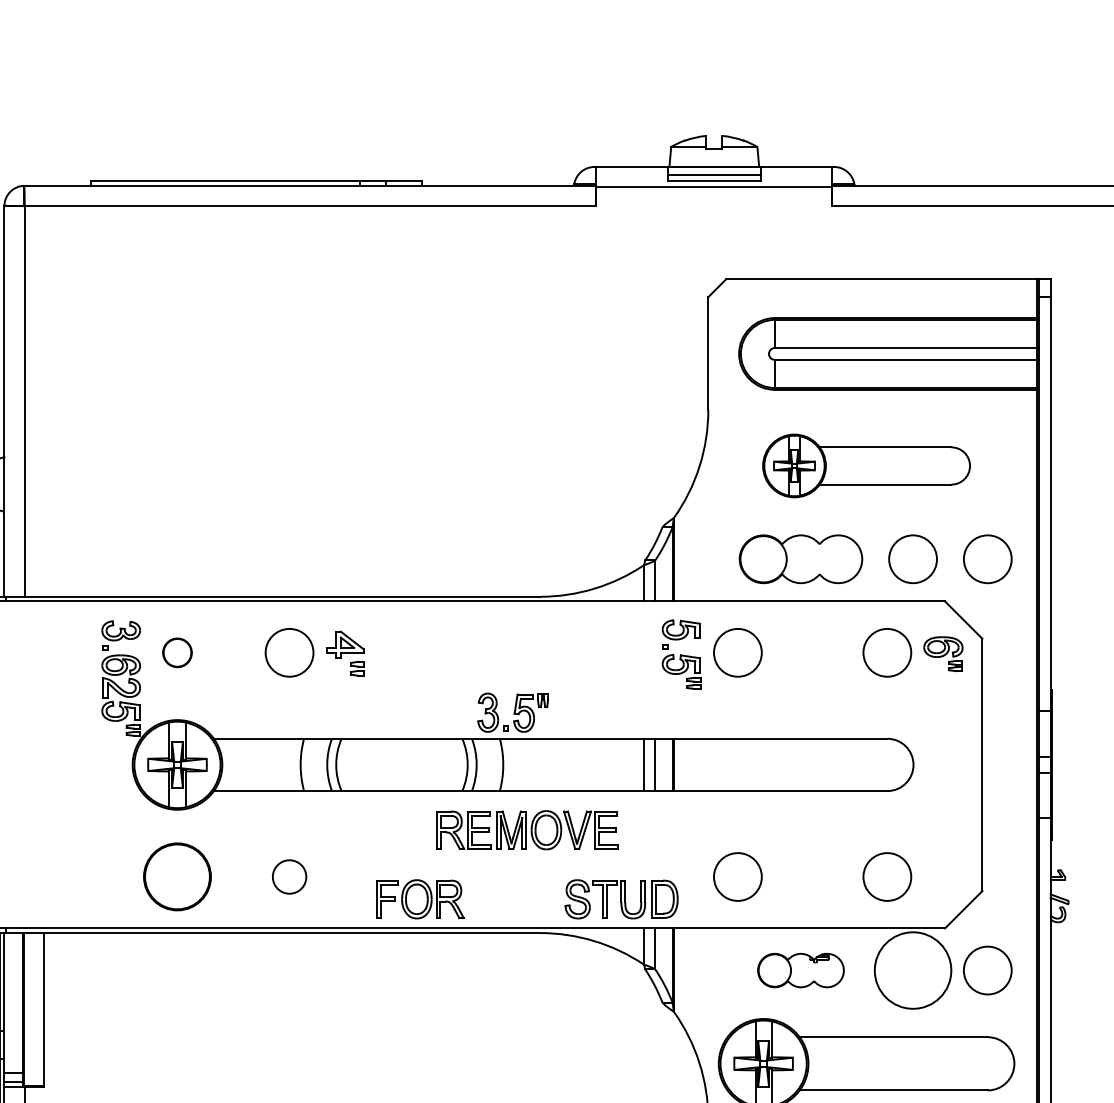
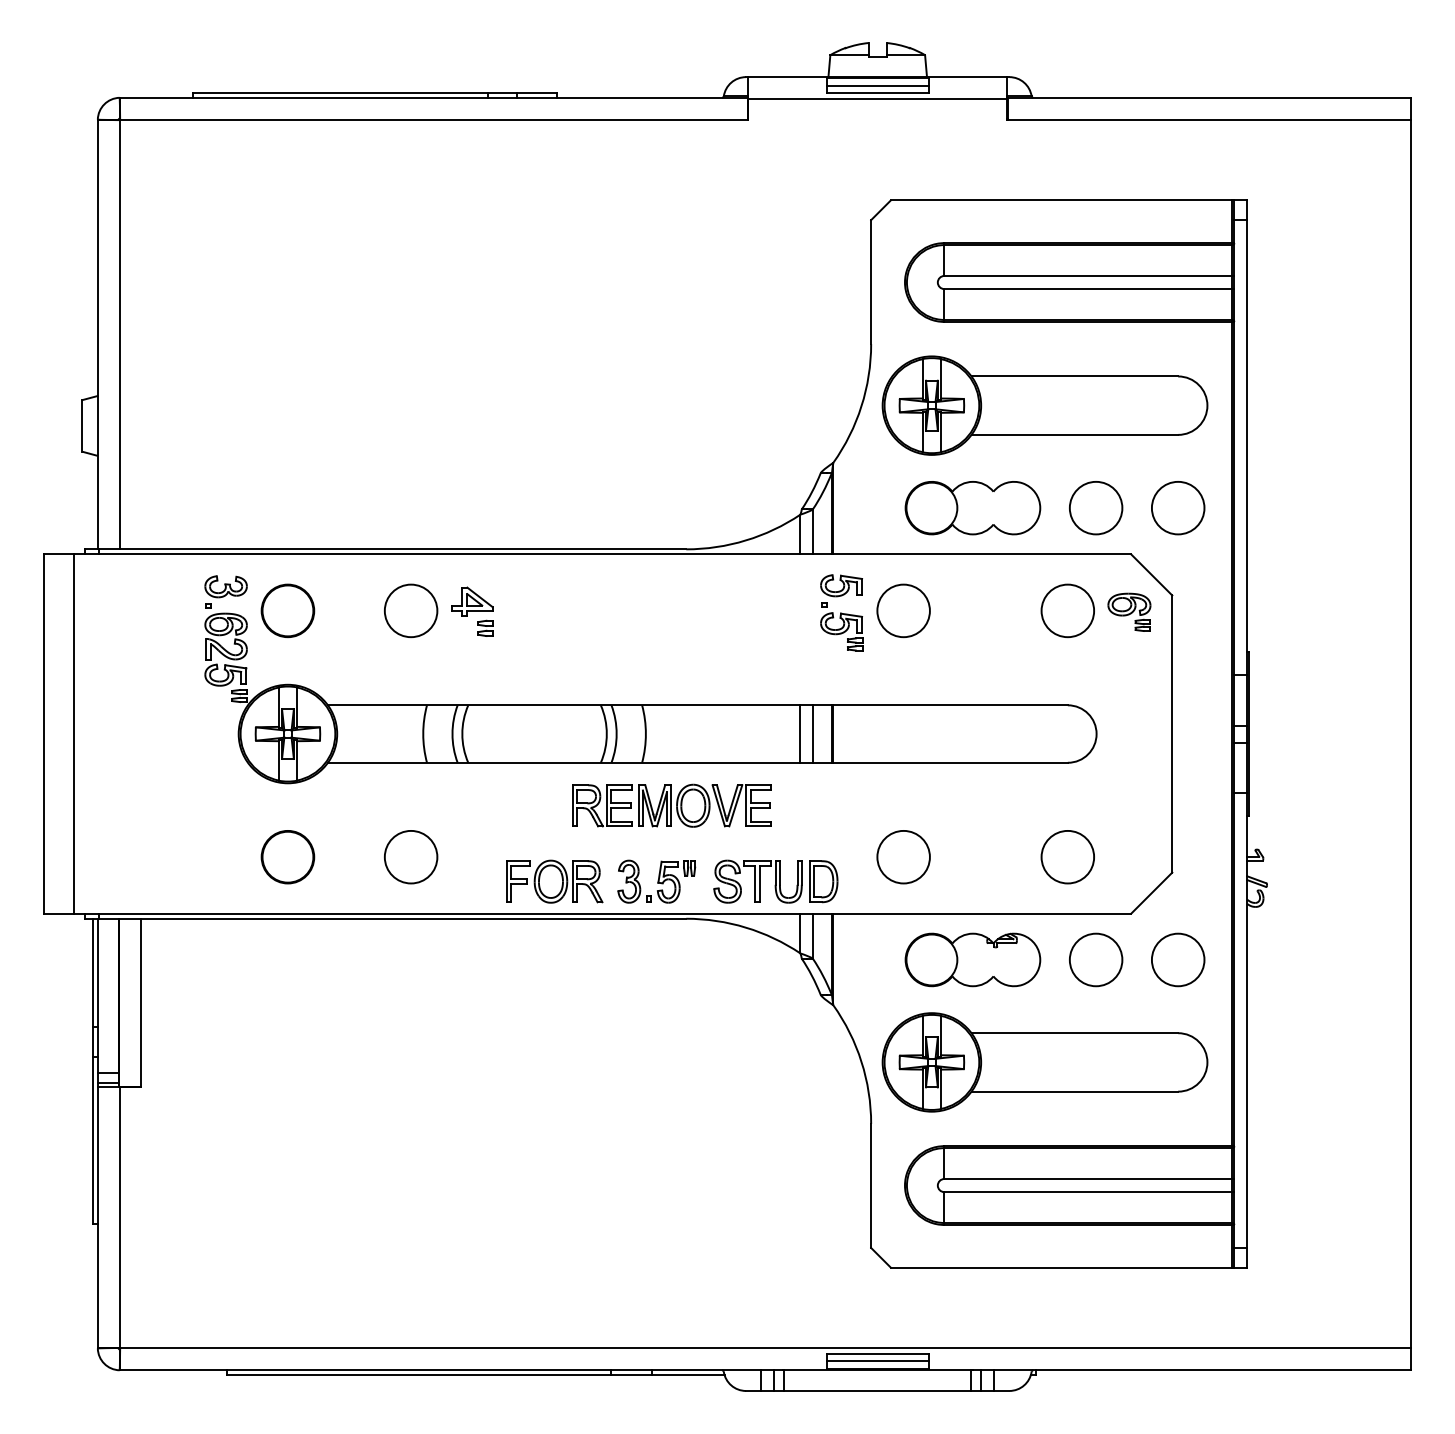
part: (866, 465) -> (1044, 405), size x1.43
part: (177, 652) -> (287, 610), size x1.67
part: (512, 712) -> (656, 881), moved
circle: (289, 876) -> (410, 856), size x1.43
part: (177, 877) -> (287, 857), size x0.71
part: (800, 970) -> (972, 959), size x1.43
circle: (912, 970) -> (1095, 959), size x0.62

